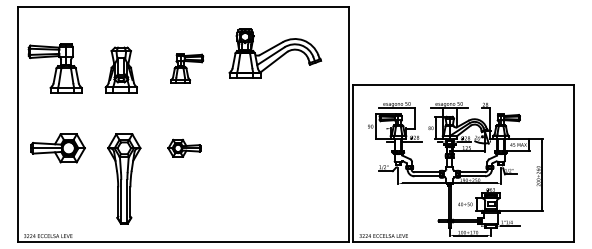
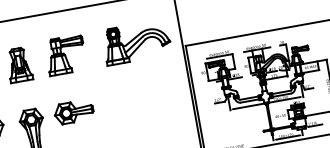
part: (275, 53) -> (136, 42), moved
part: (186, 68) -> (65, 55), size x1.67
part: (184, 148) -> (74, 112), size x1.67

